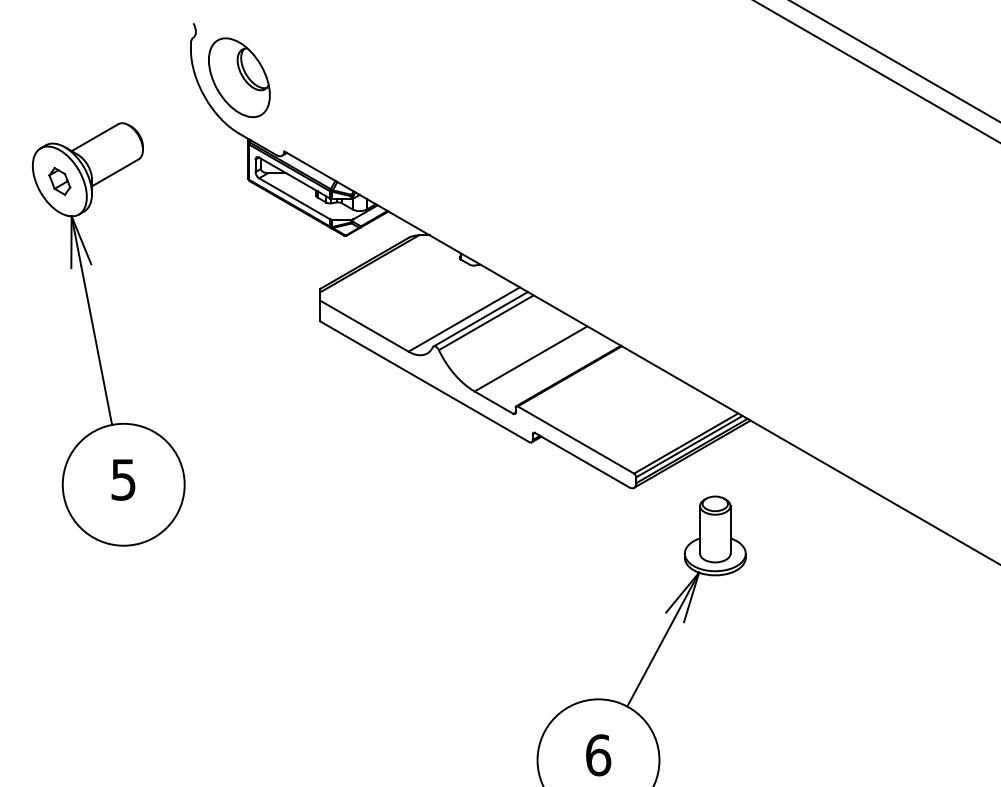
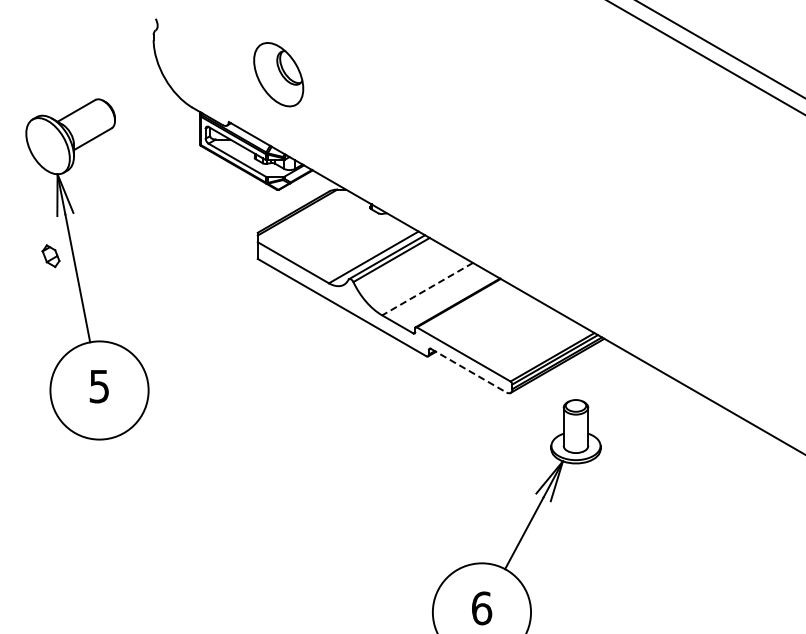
part: (239, 77) -> (278, 74), moved
part: (59, 181) -> (50, 256), moved
line: (530, 359) -> (427, 289), solid -> dashed
line: (581, 459) -> (468, 370), solid -> dashed

